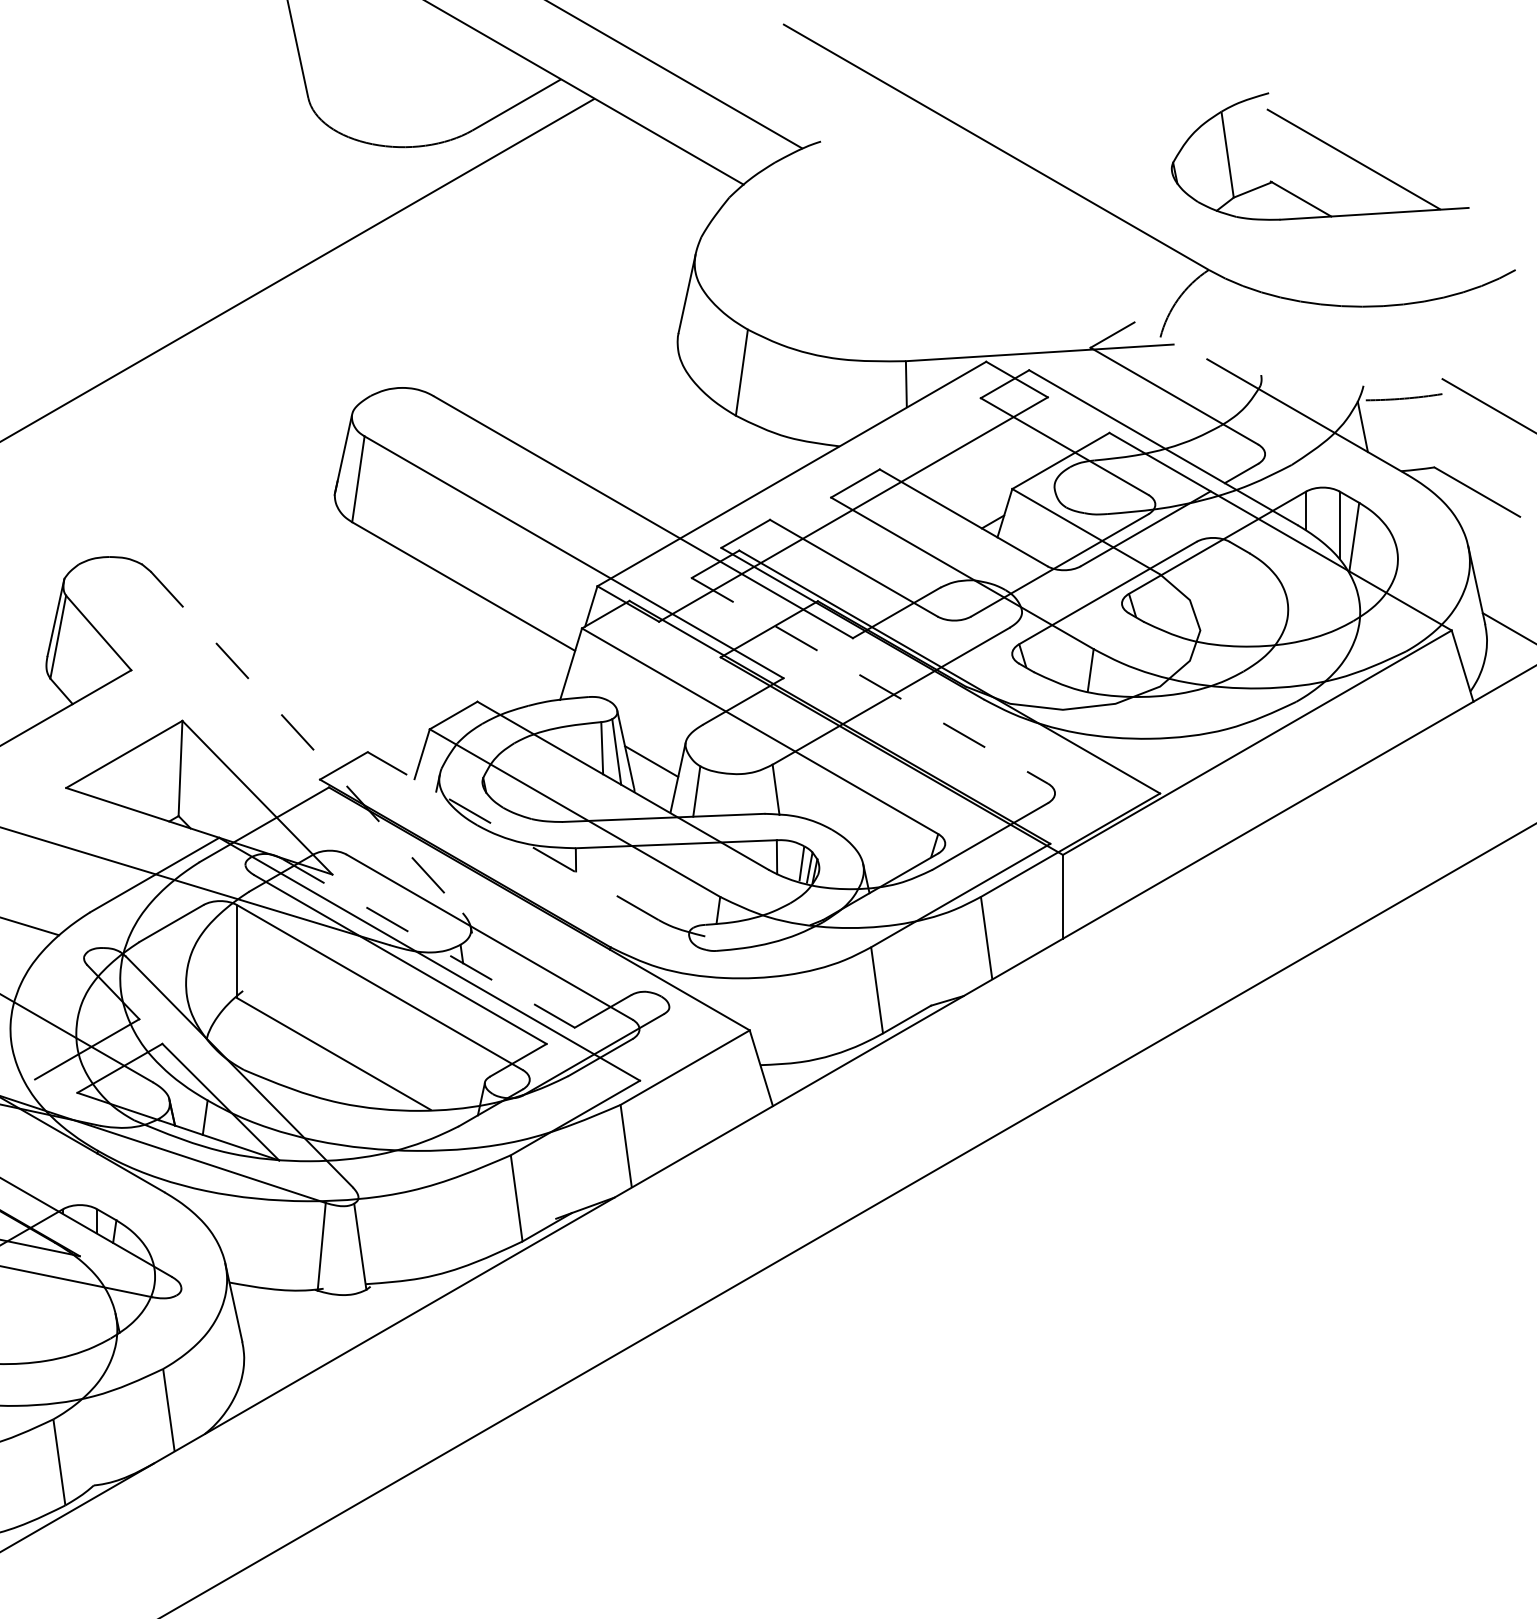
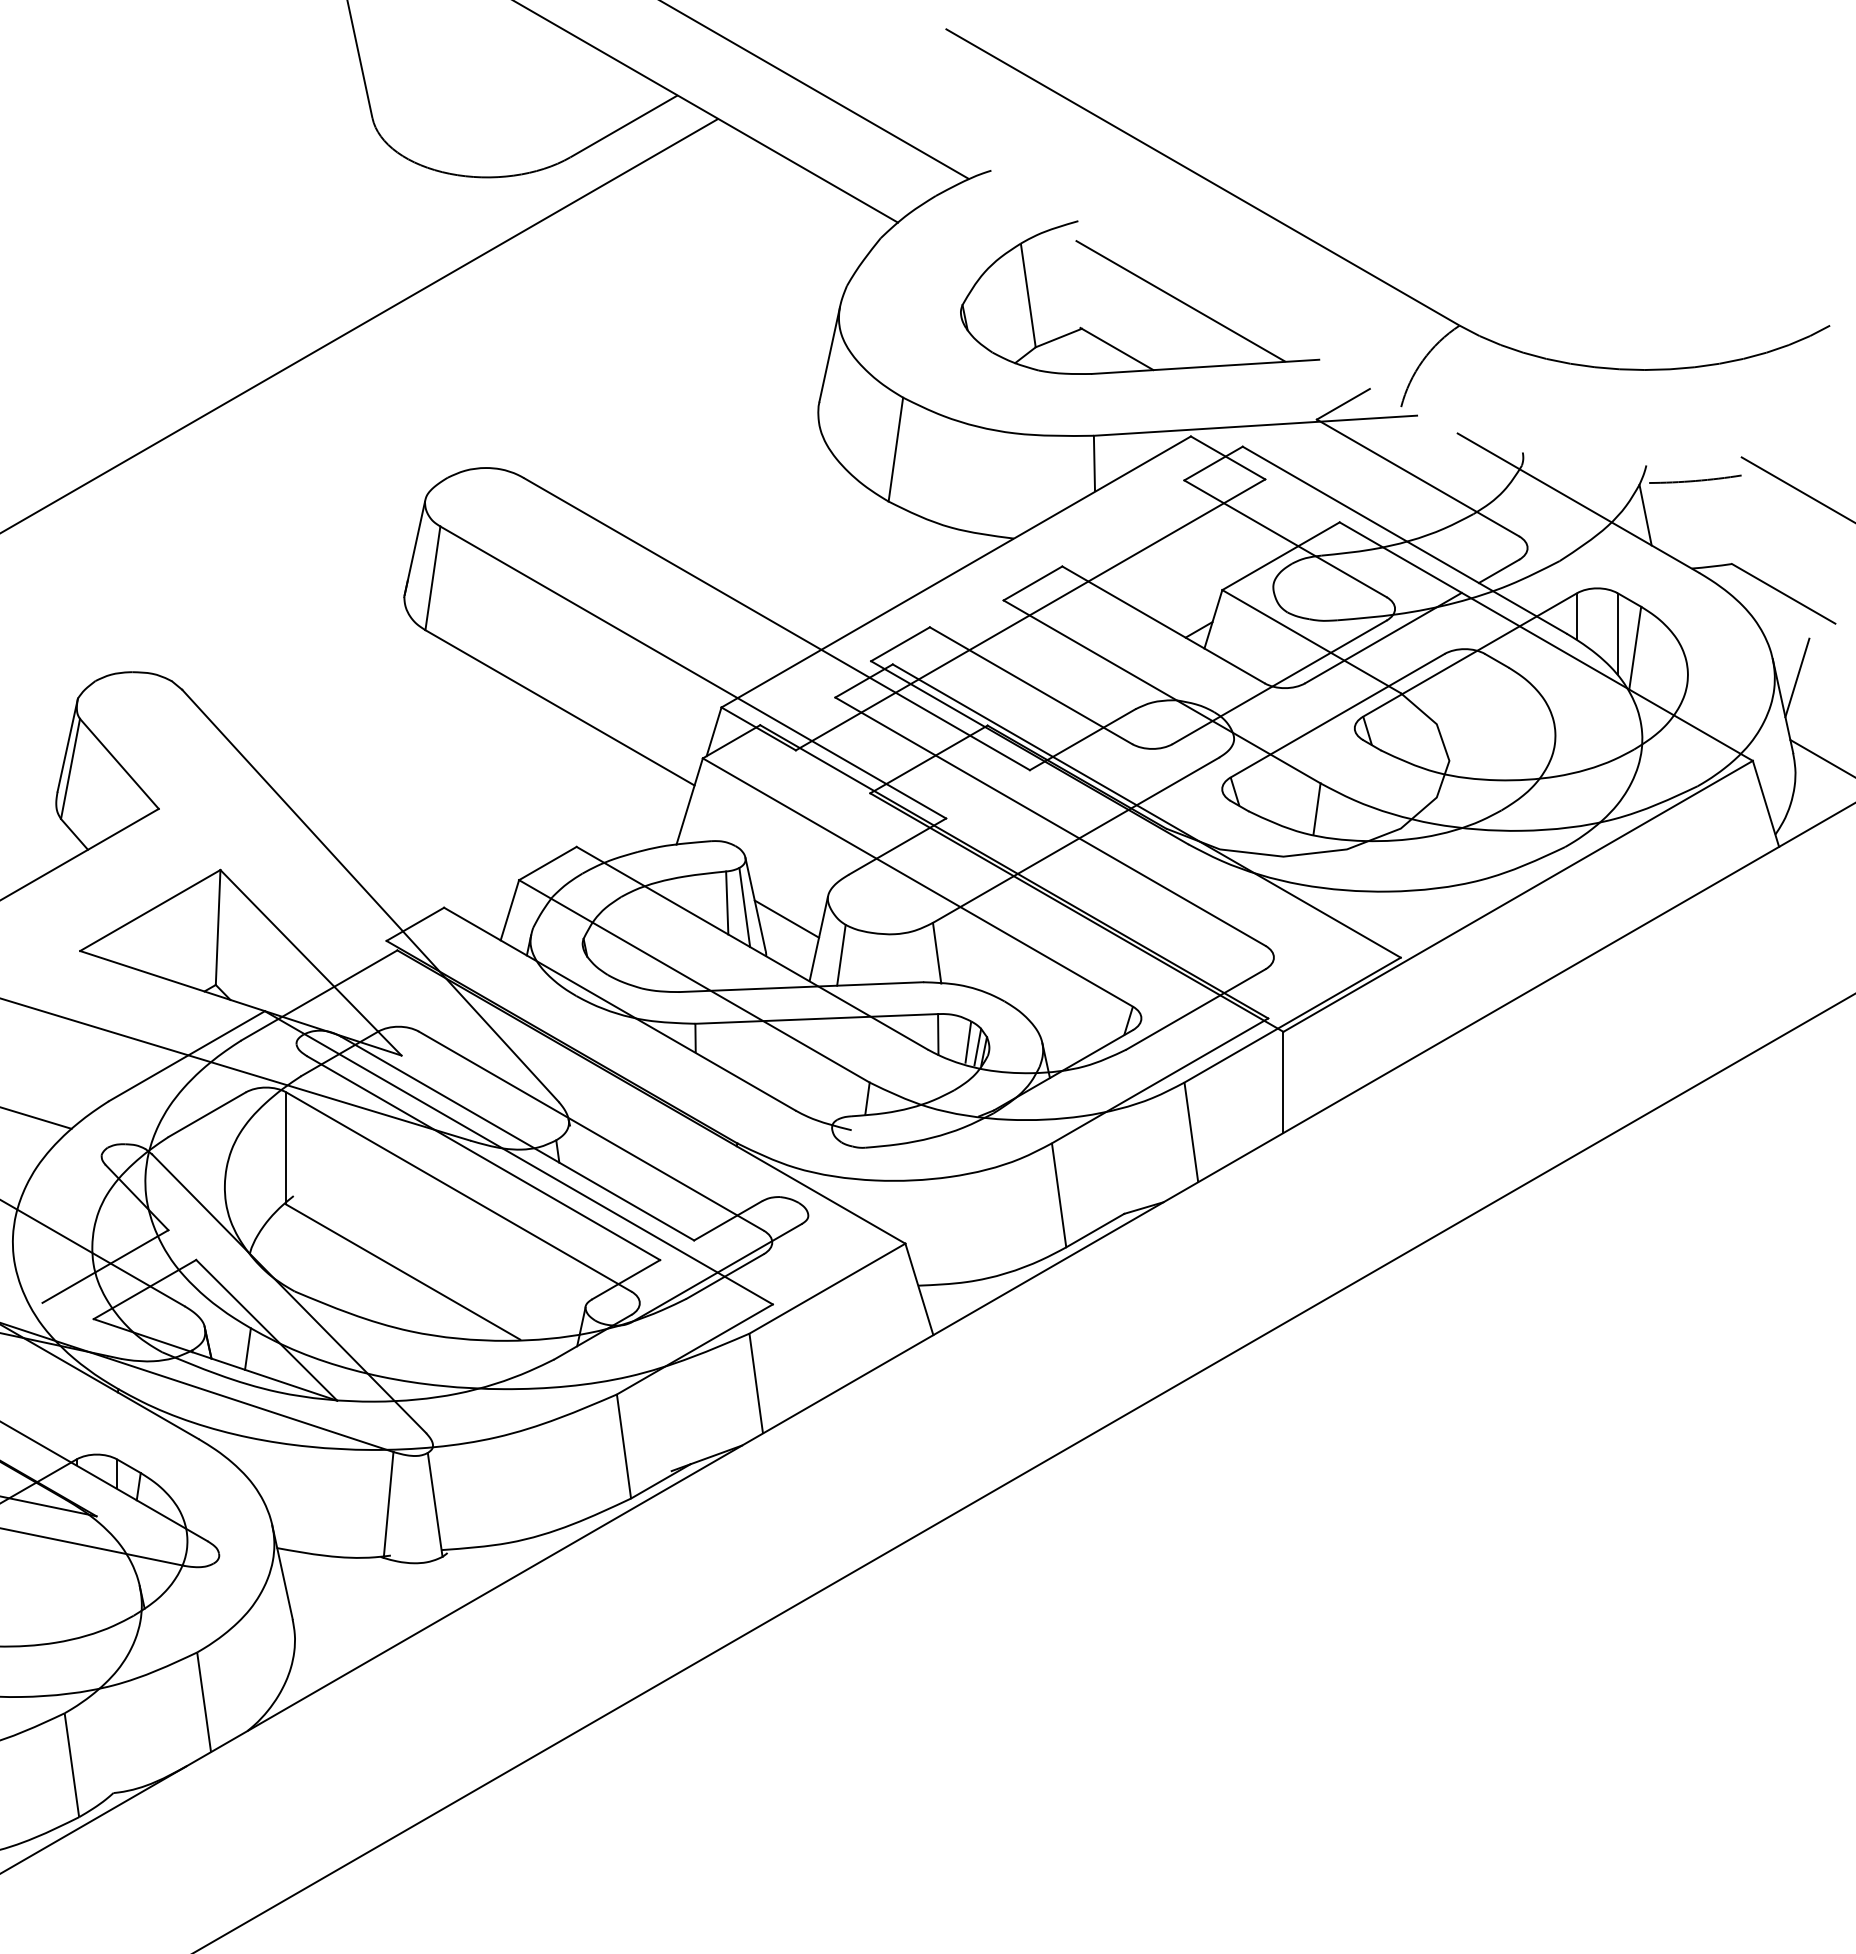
part: (1326, 144) -> (1147, 283), moved
line: (1488, 561) -> (1797, 677), added
line: (869, 680) -> (1050, 821), dashed -> solid
line: (306, 742) -> (370, 896), dashed -> solid
line: (512, 836) -> (619, 1009), dashed -> solid
line: (428, 943) -> (517, 1138), dashed -> solid

